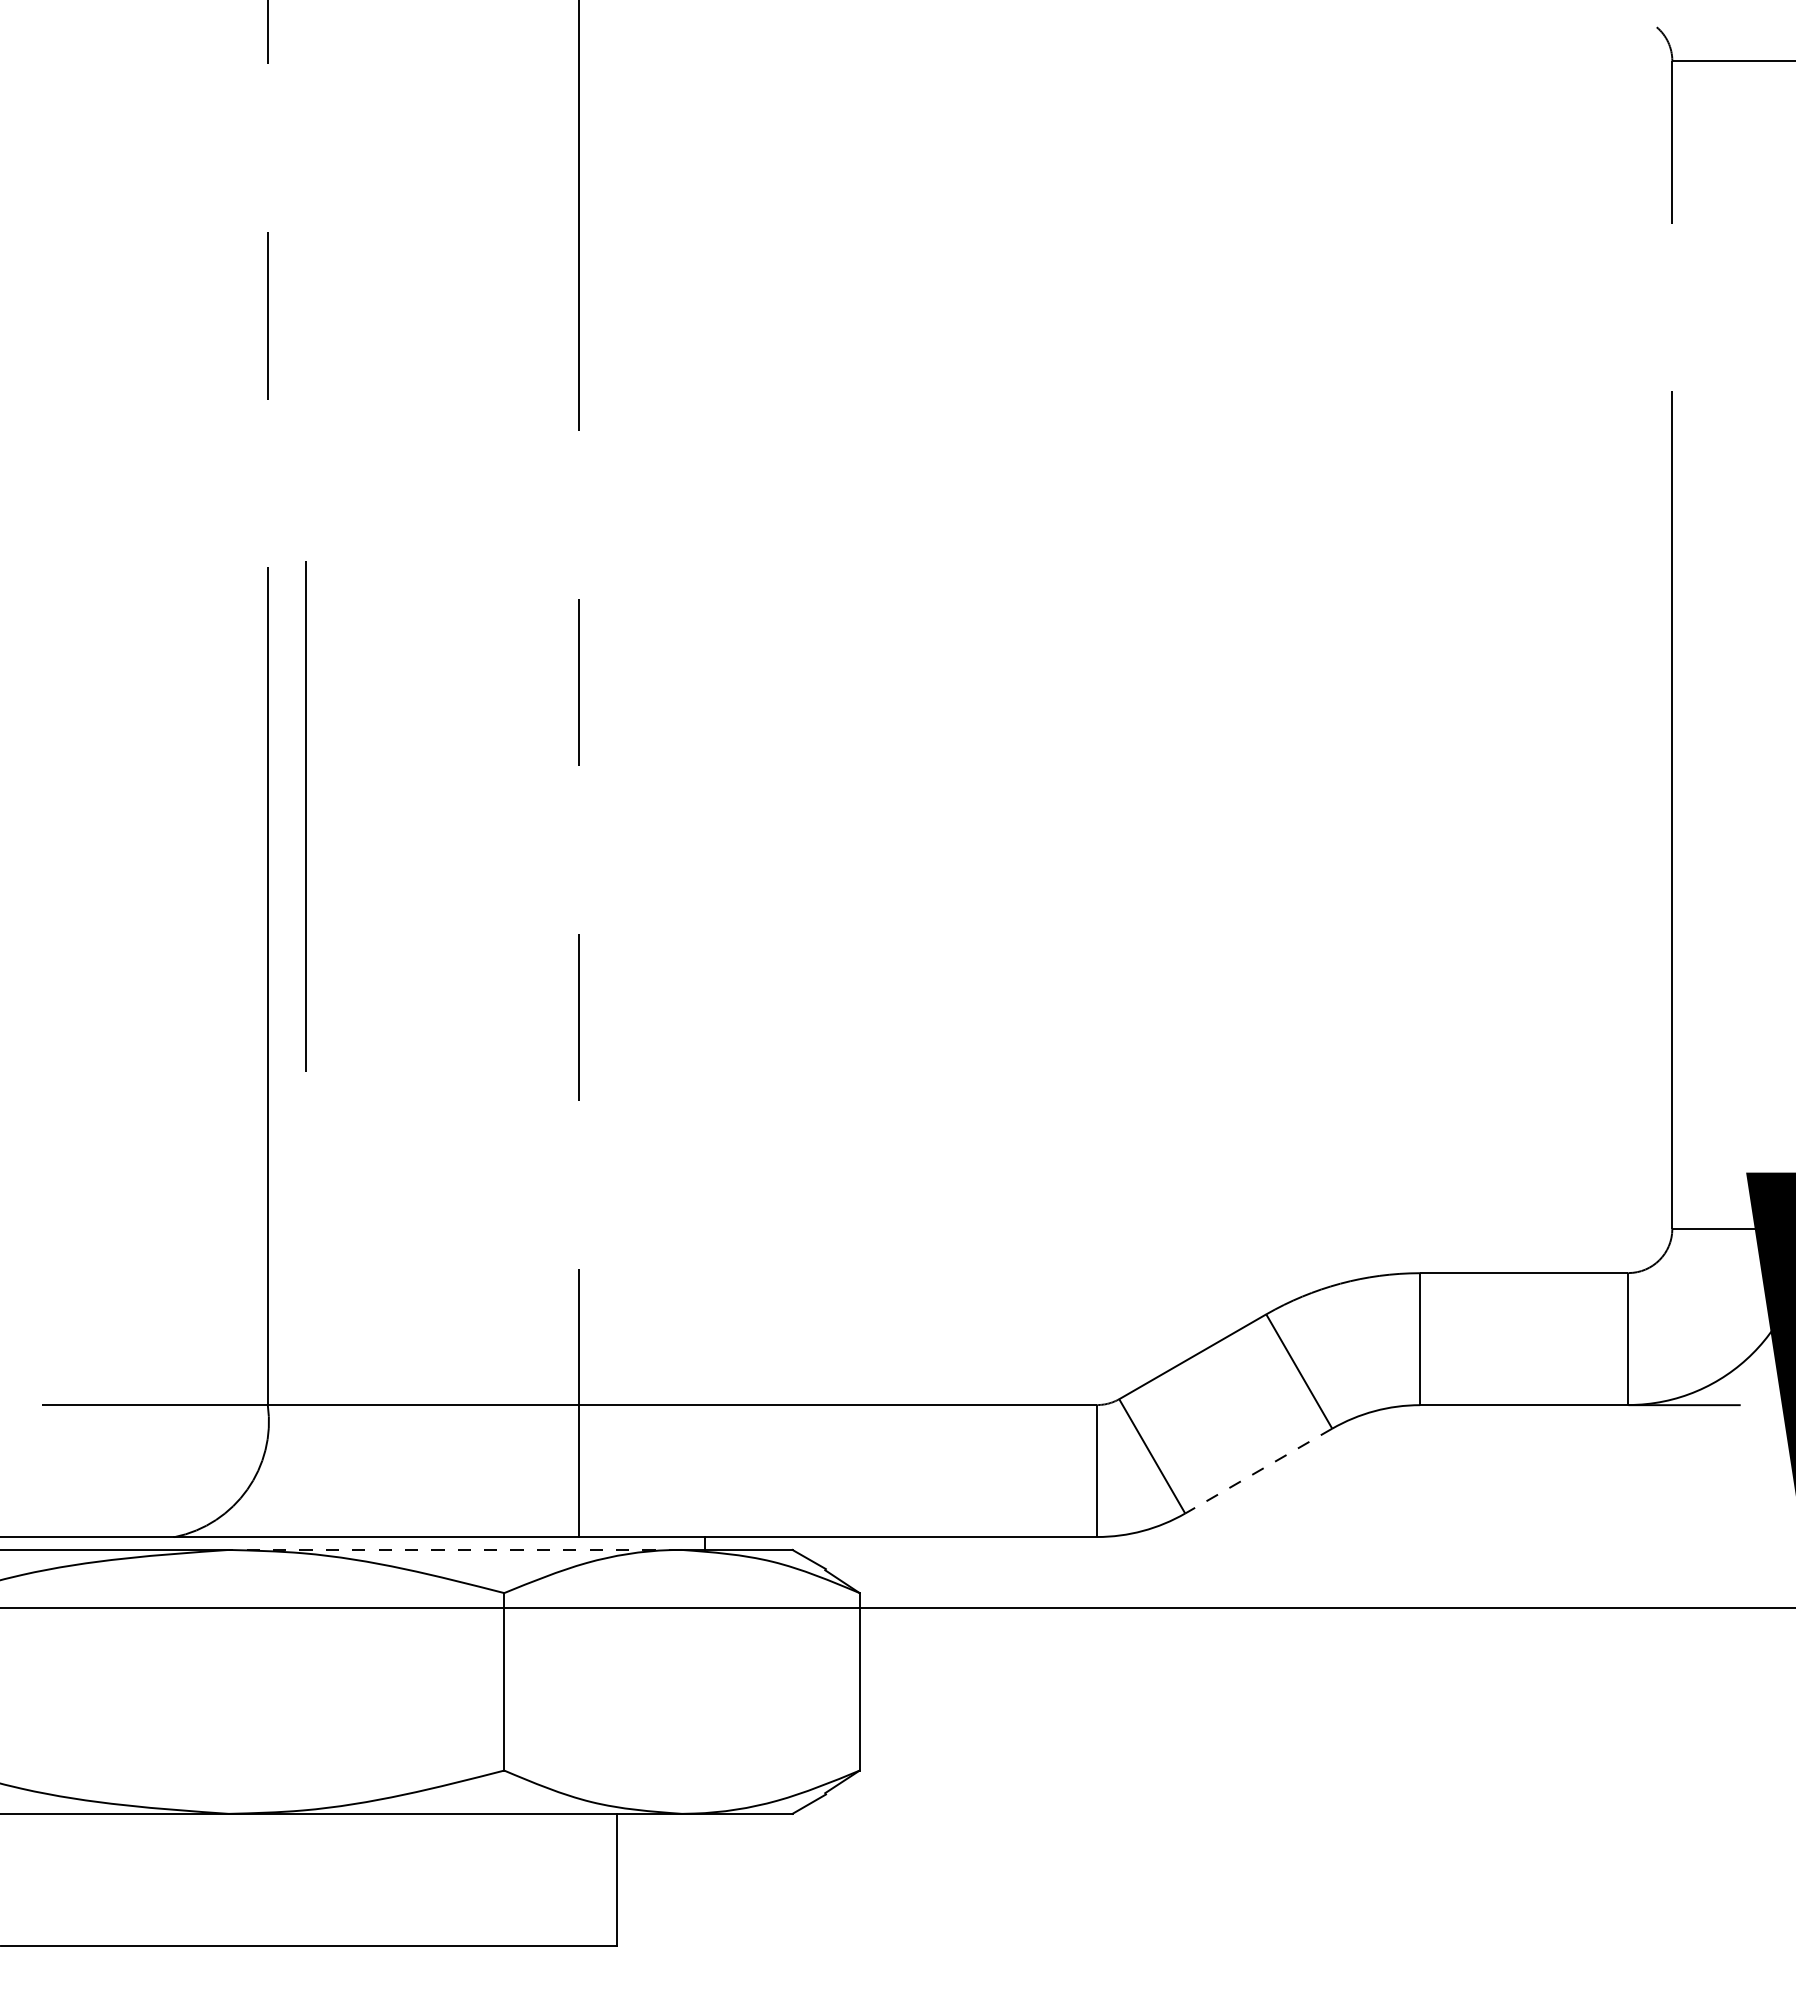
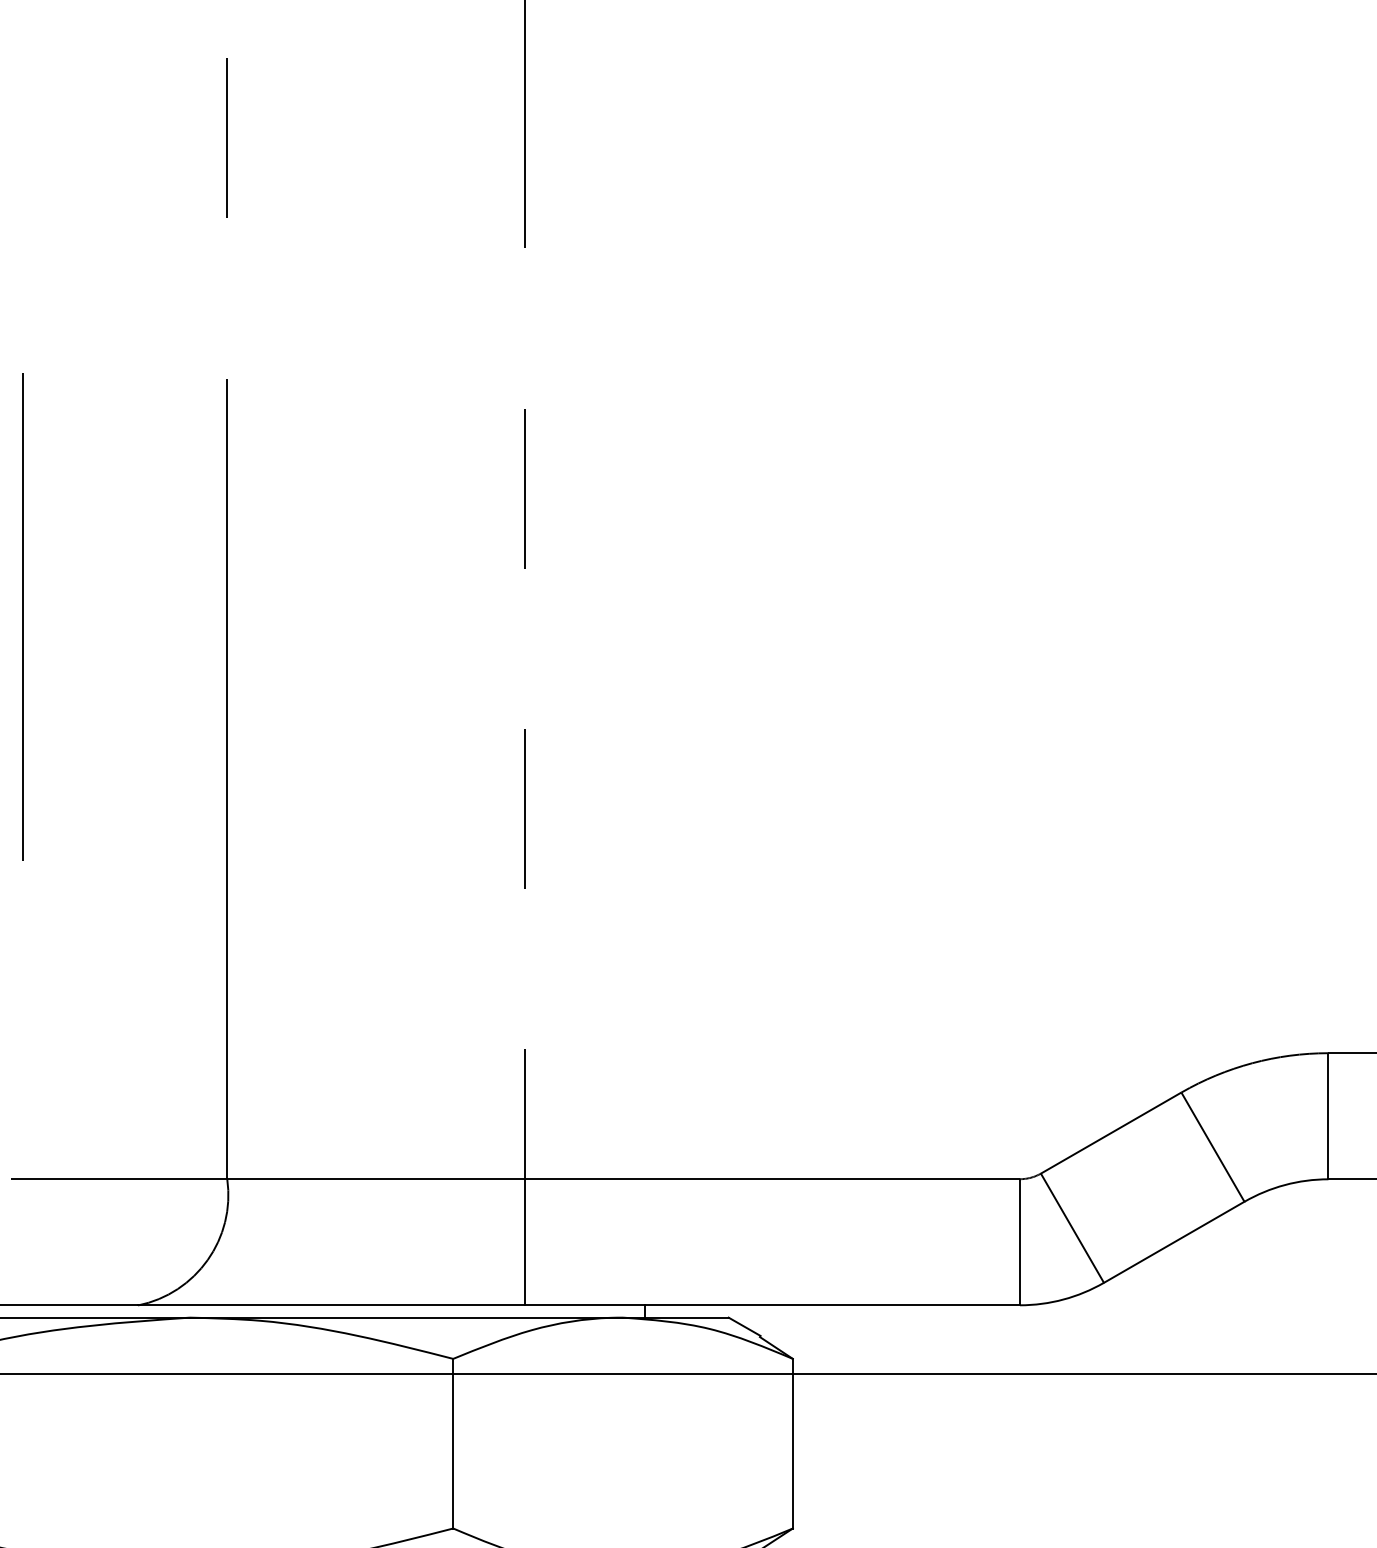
line: (305, 816) -> (22, 616), moved
line: (1258, 1471) -> (1173, 1242), dashed -> solid
line: (455, 1549) -> (406, 1317), dashed -> solid

